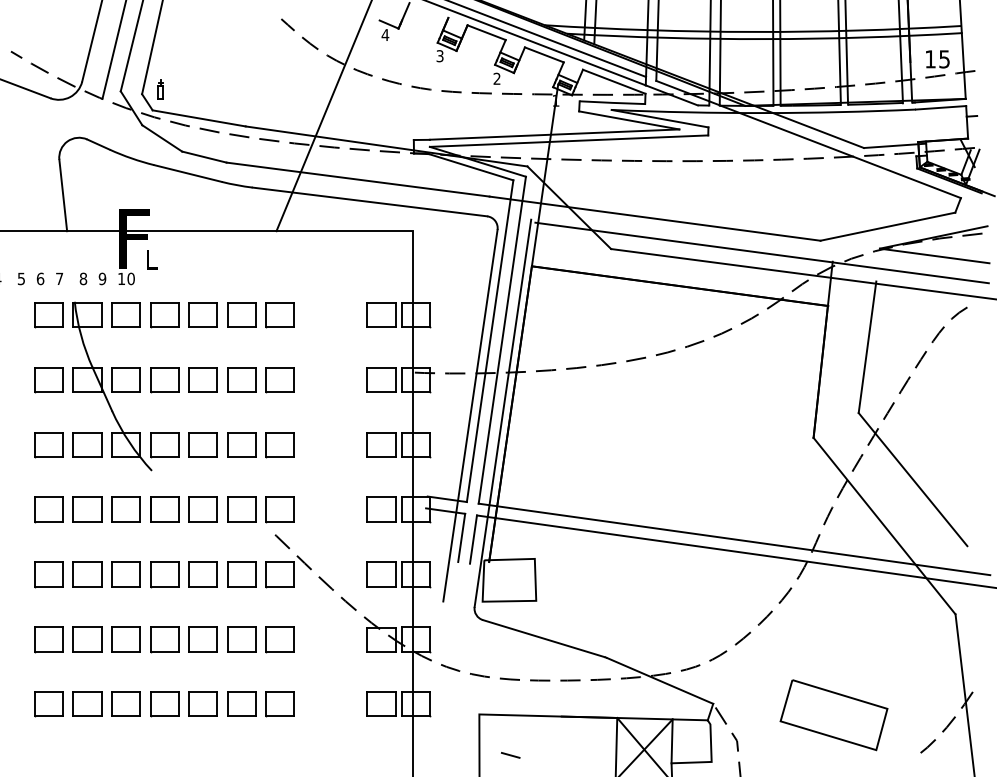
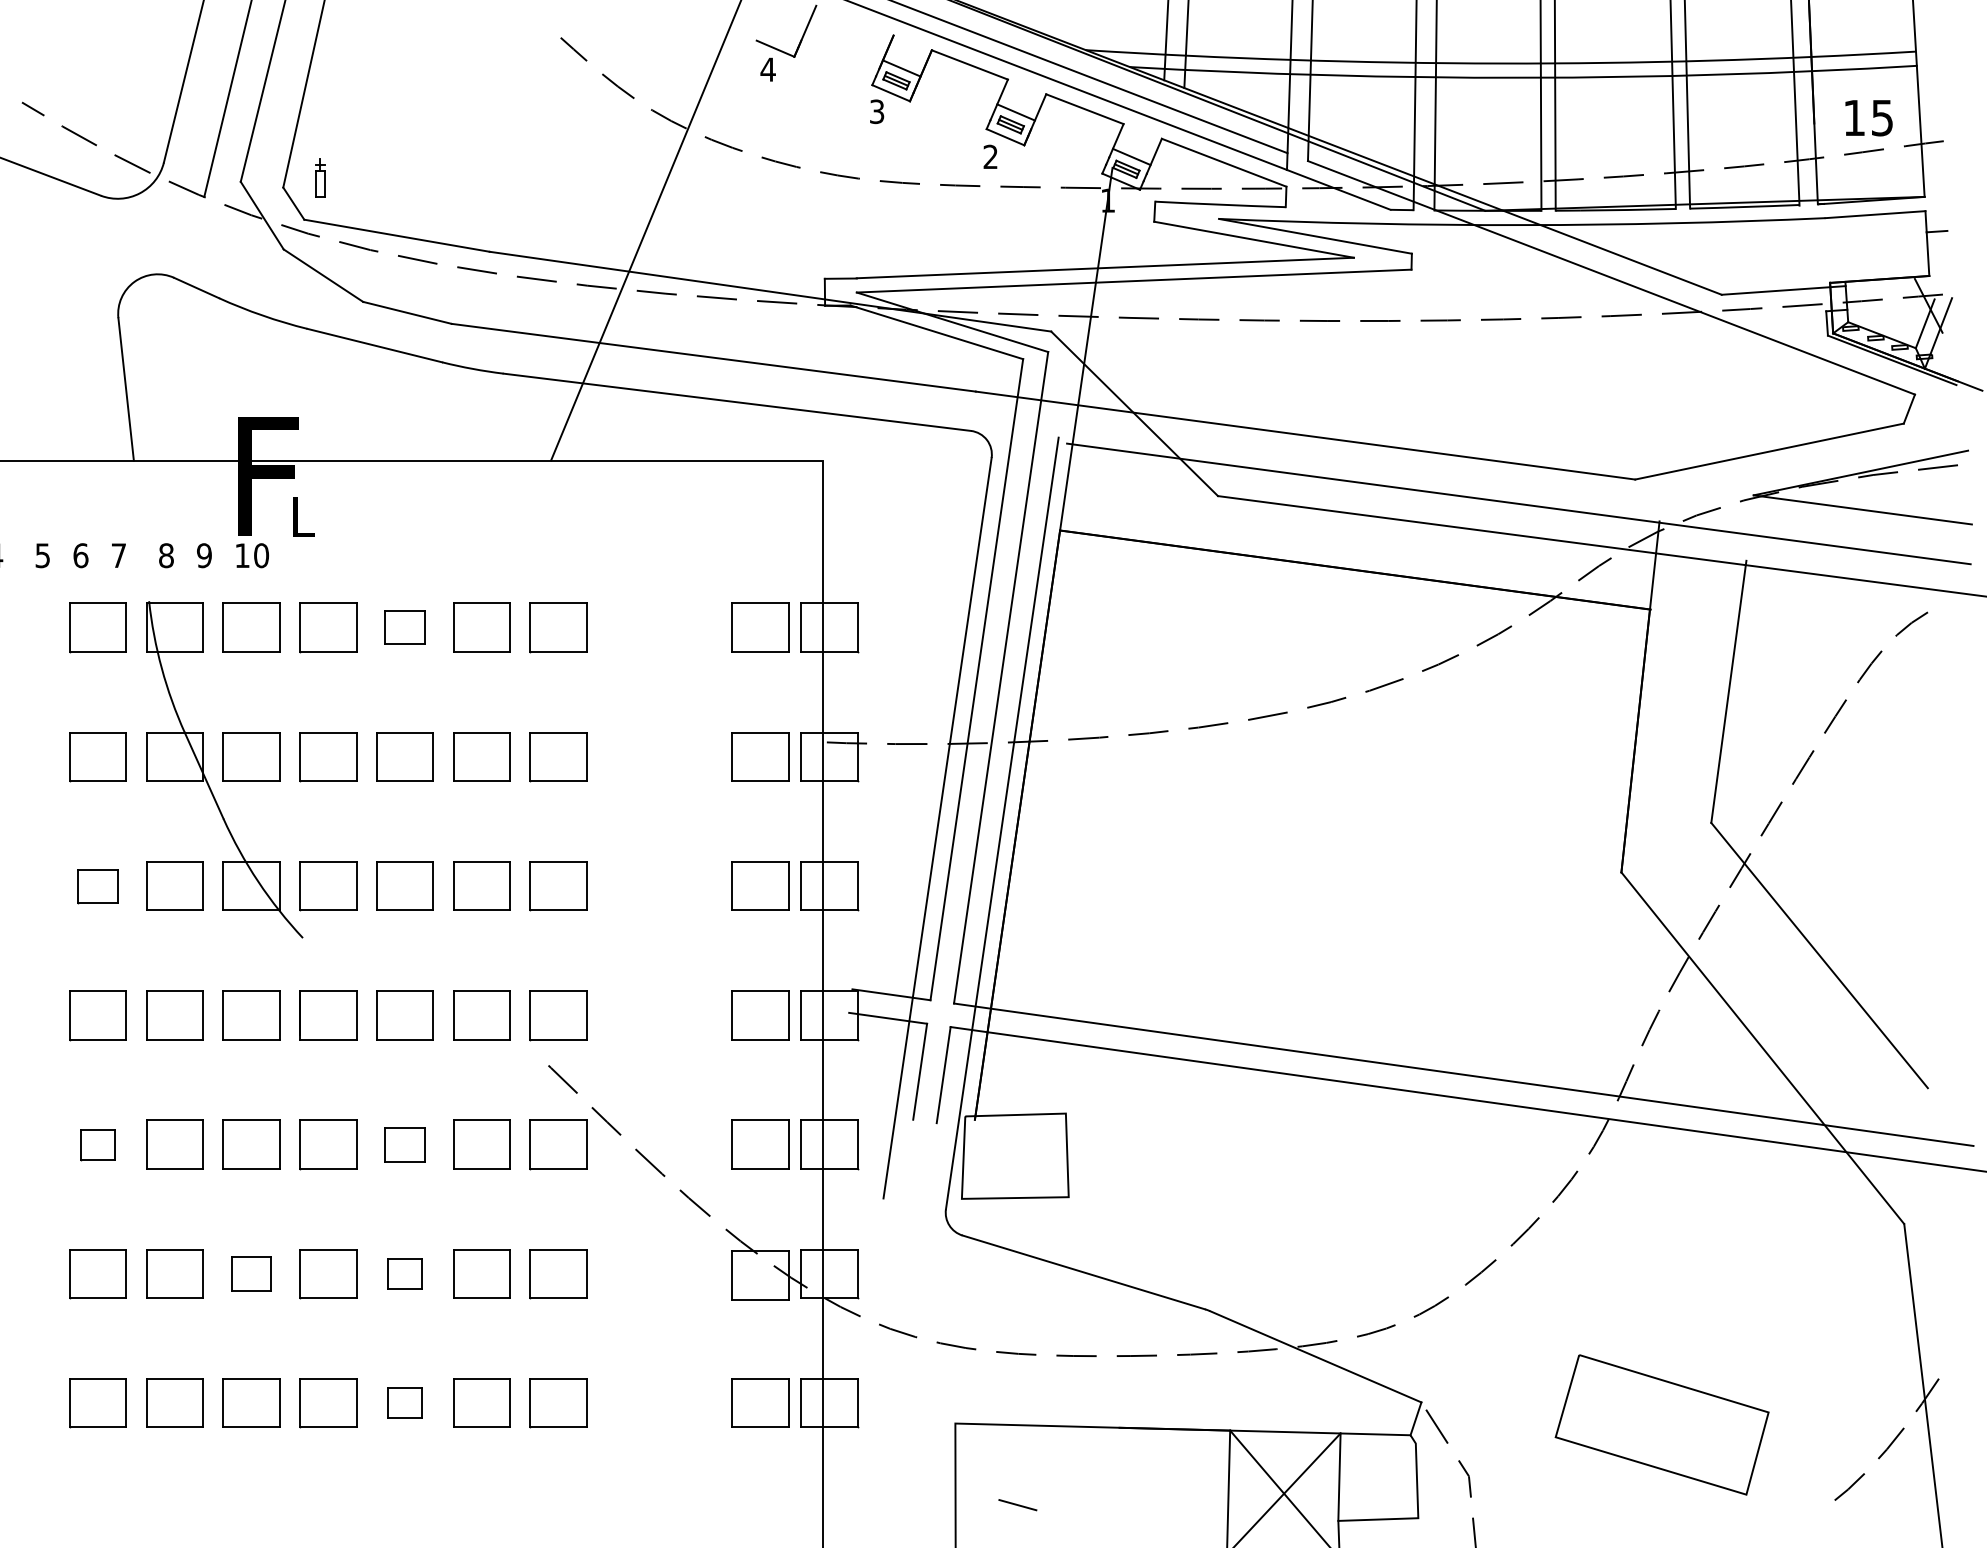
part: (202, 314) -> (403, 626), size x0.7
part: (48, 445) -> (96, 887), size x0.7
part: (48, 574) -> (96, 1144), size x0.6
part: (202, 574) -> (403, 1144), size x0.7
part: (125, 639) -> (250, 1274), size x0.7
part: (202, 639) -> (403, 1274), size x0.6
part: (202, 703) -> (403, 1401), size x0.6

